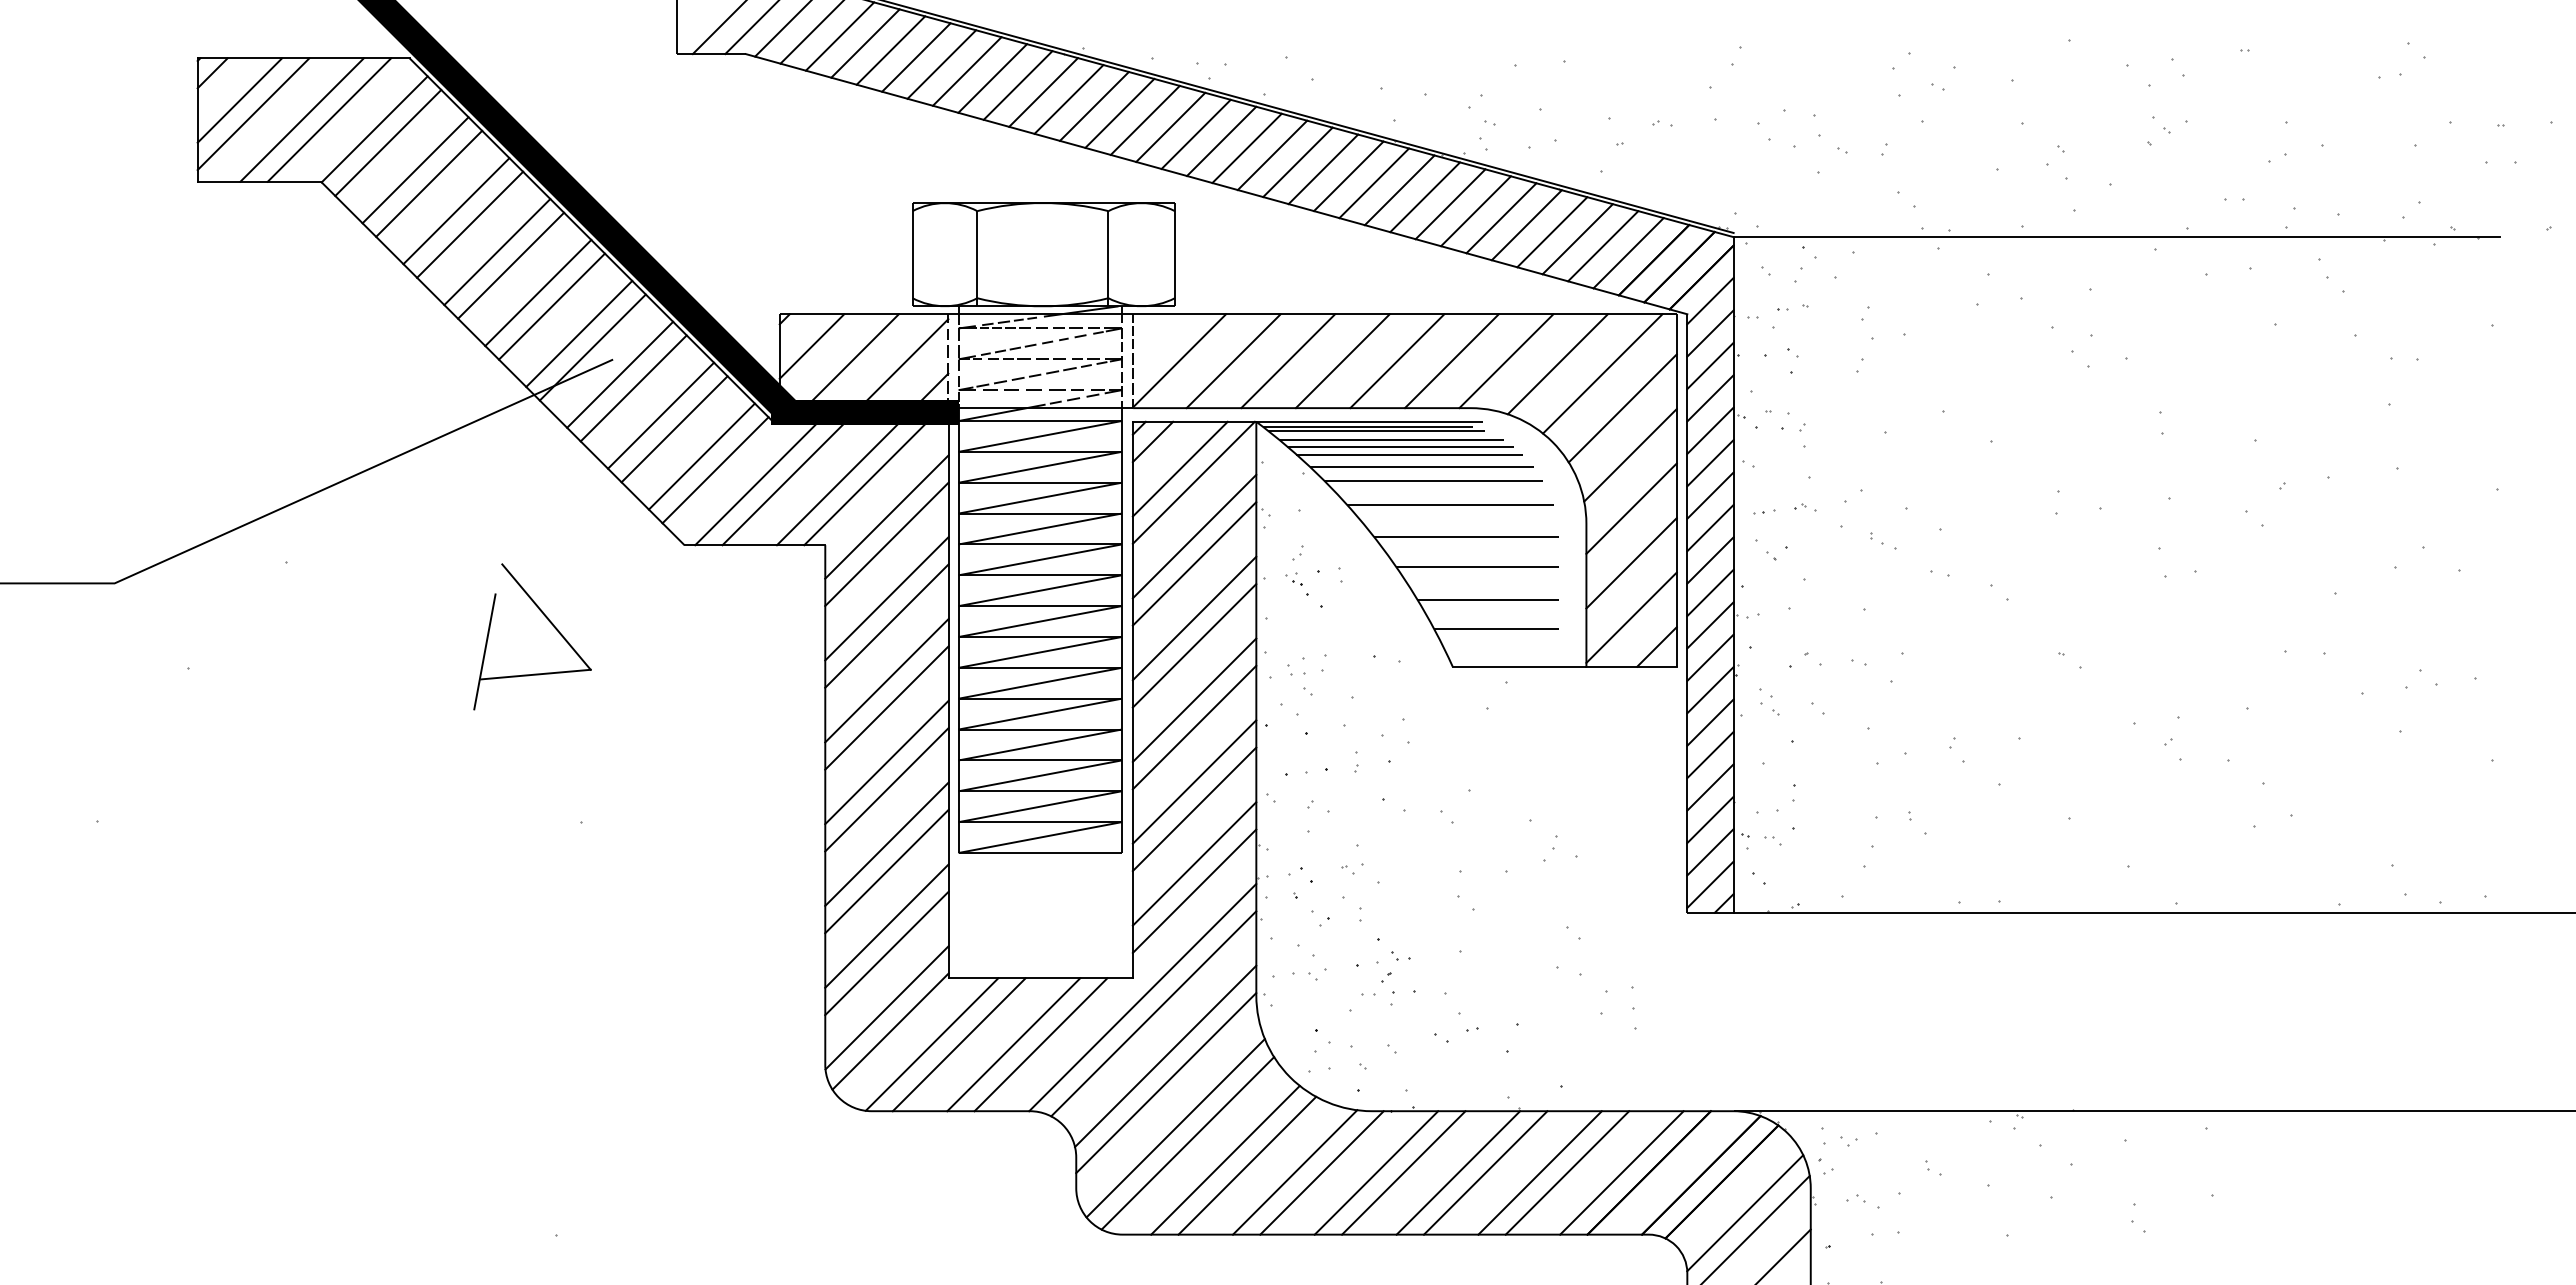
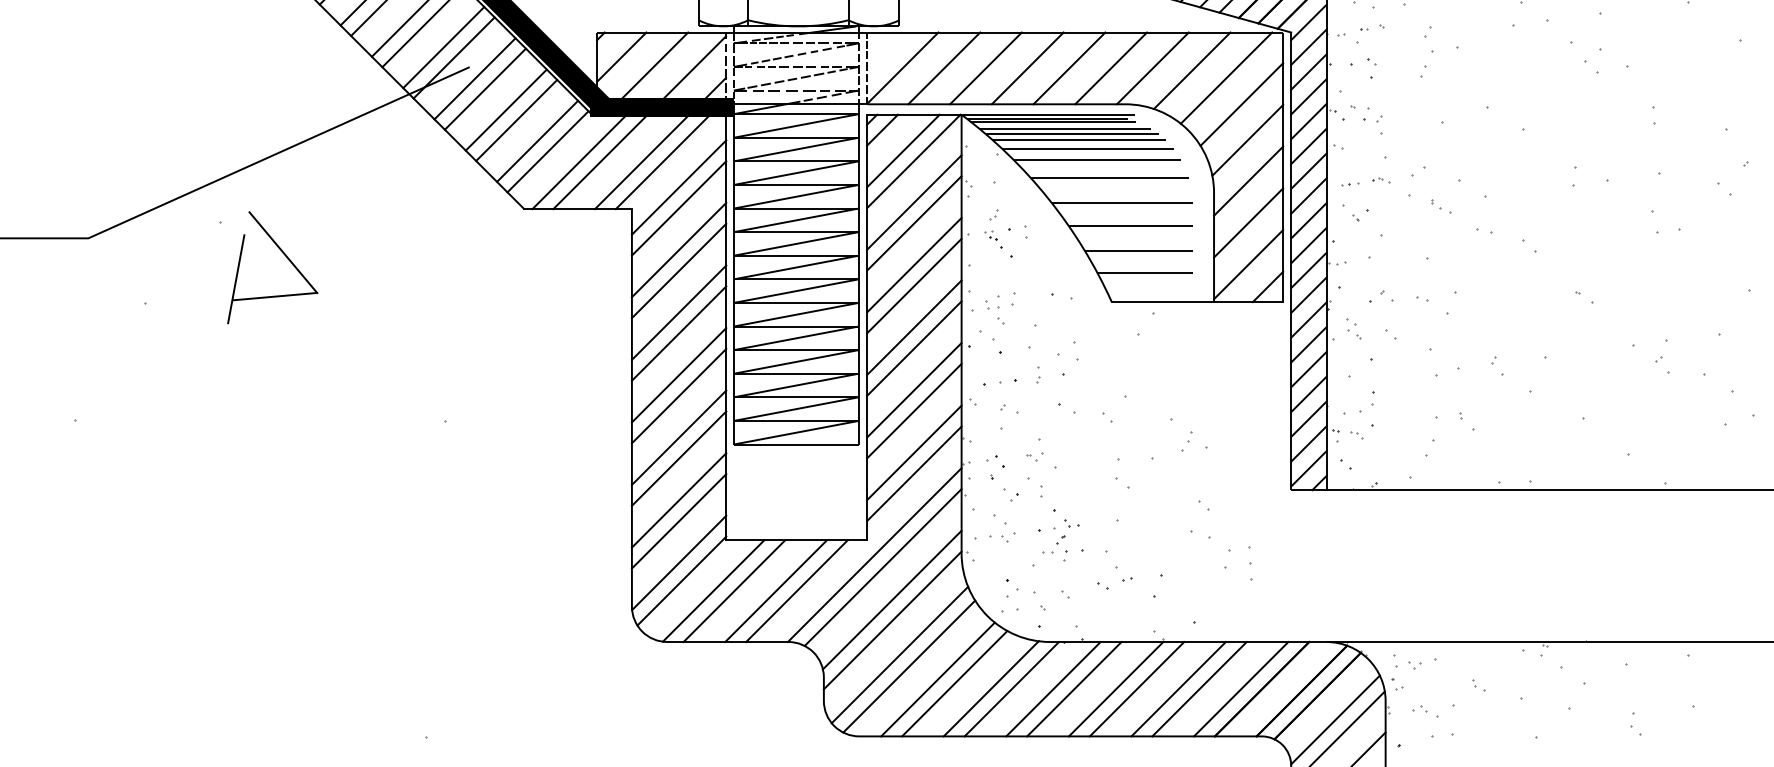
part: (548, 621) -> (284, 256), moved

